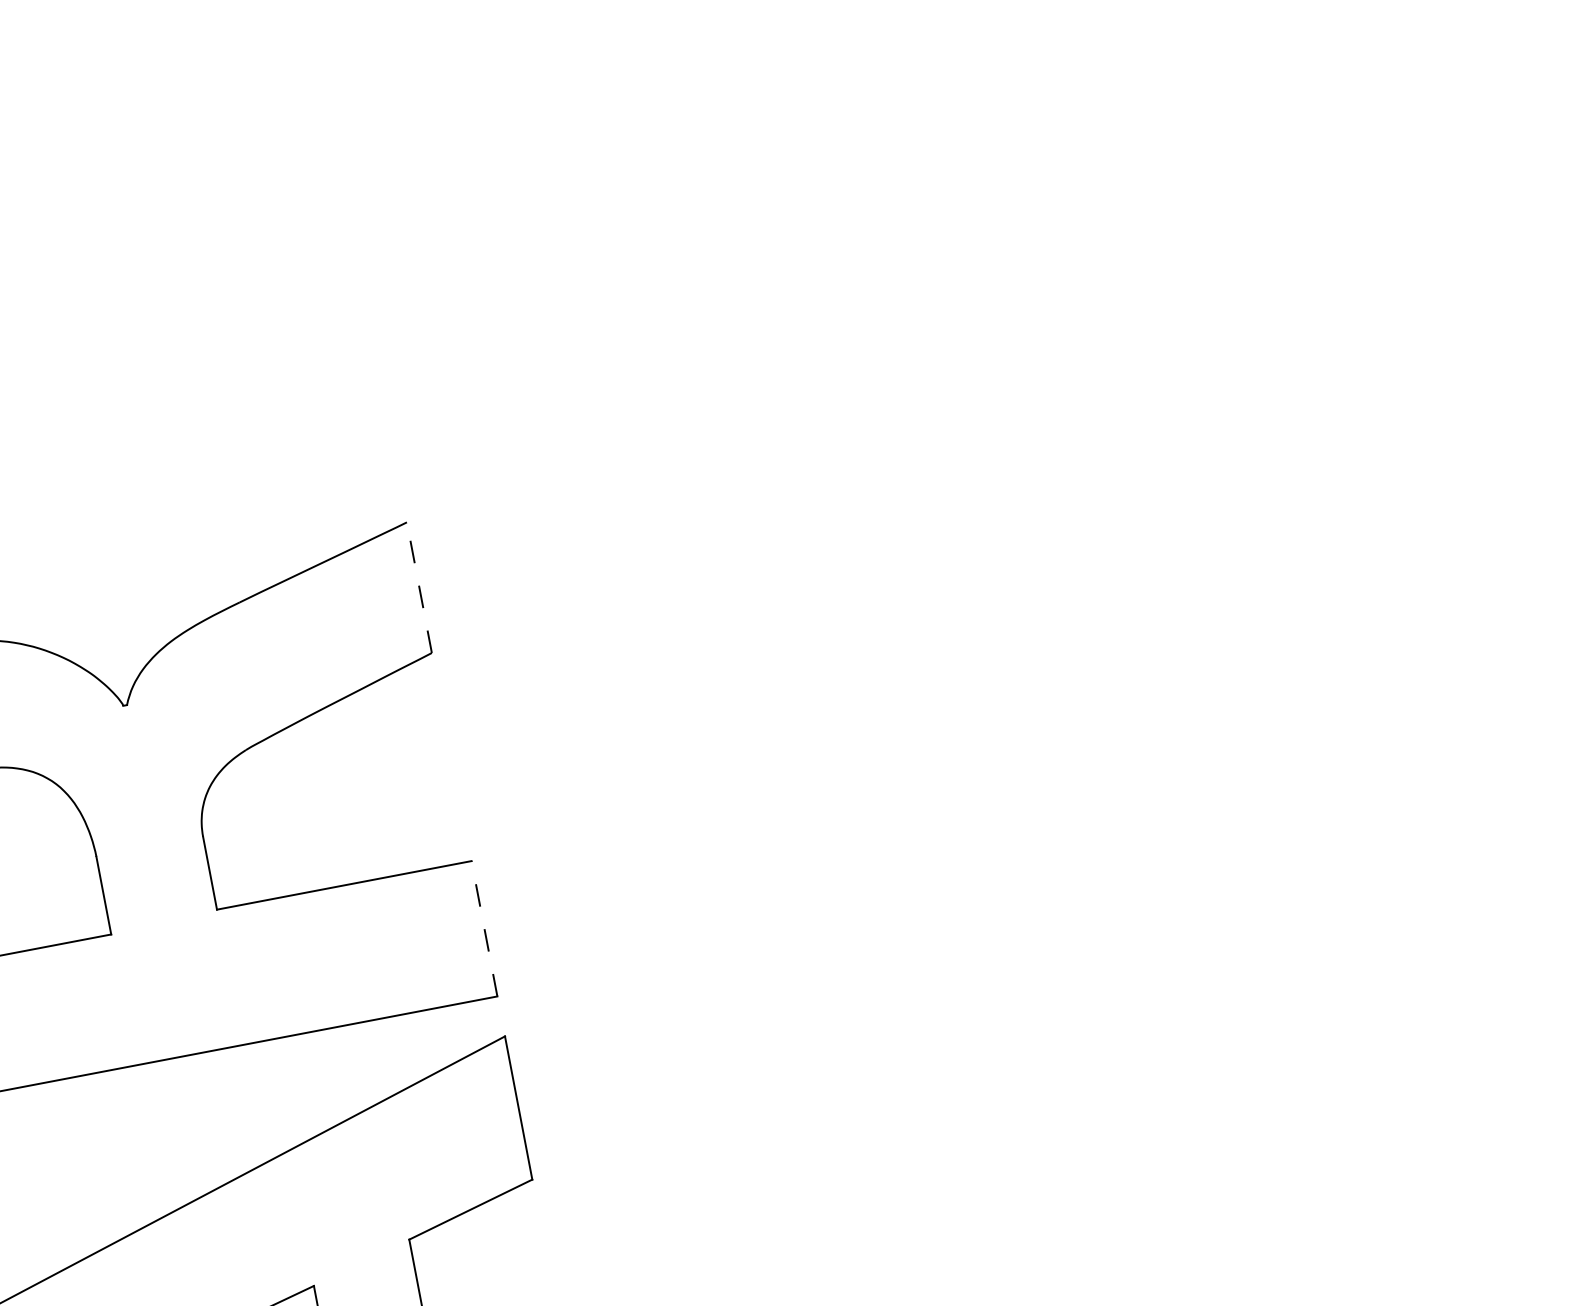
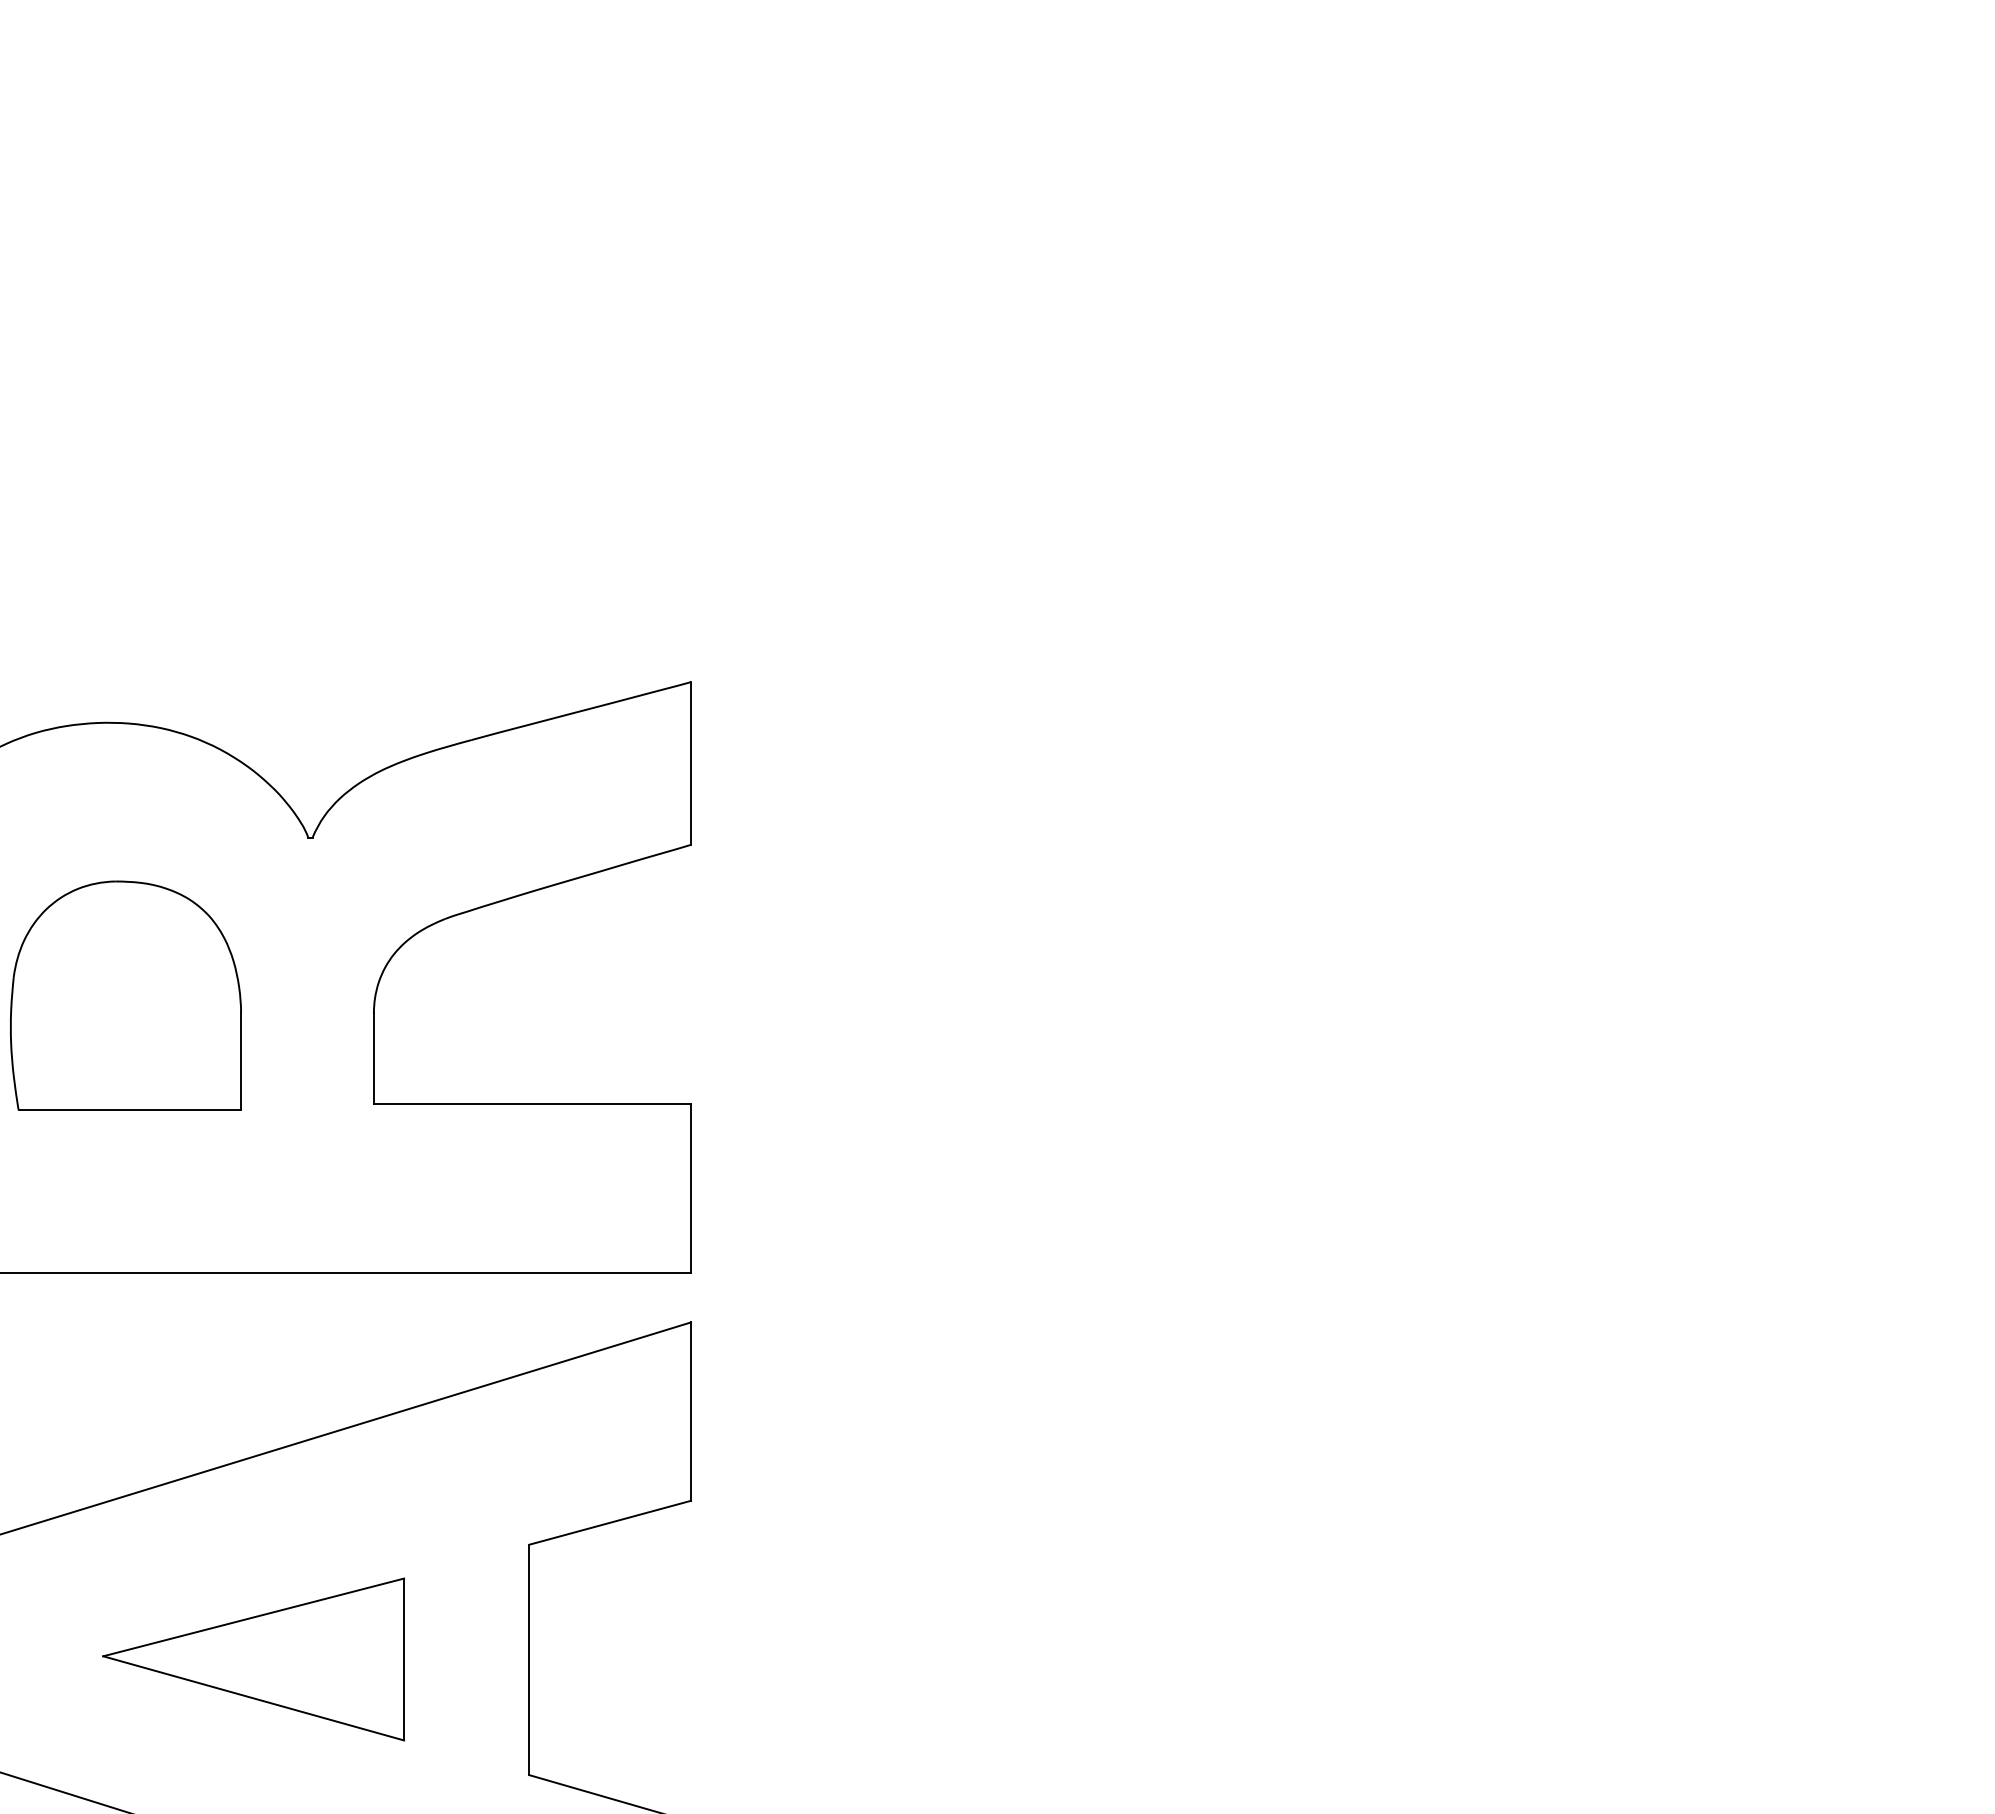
line: (419, 587) -> (690, 763), dashed -> solid
line: (483, 928) -> (690, 1187), dashed -> solid

